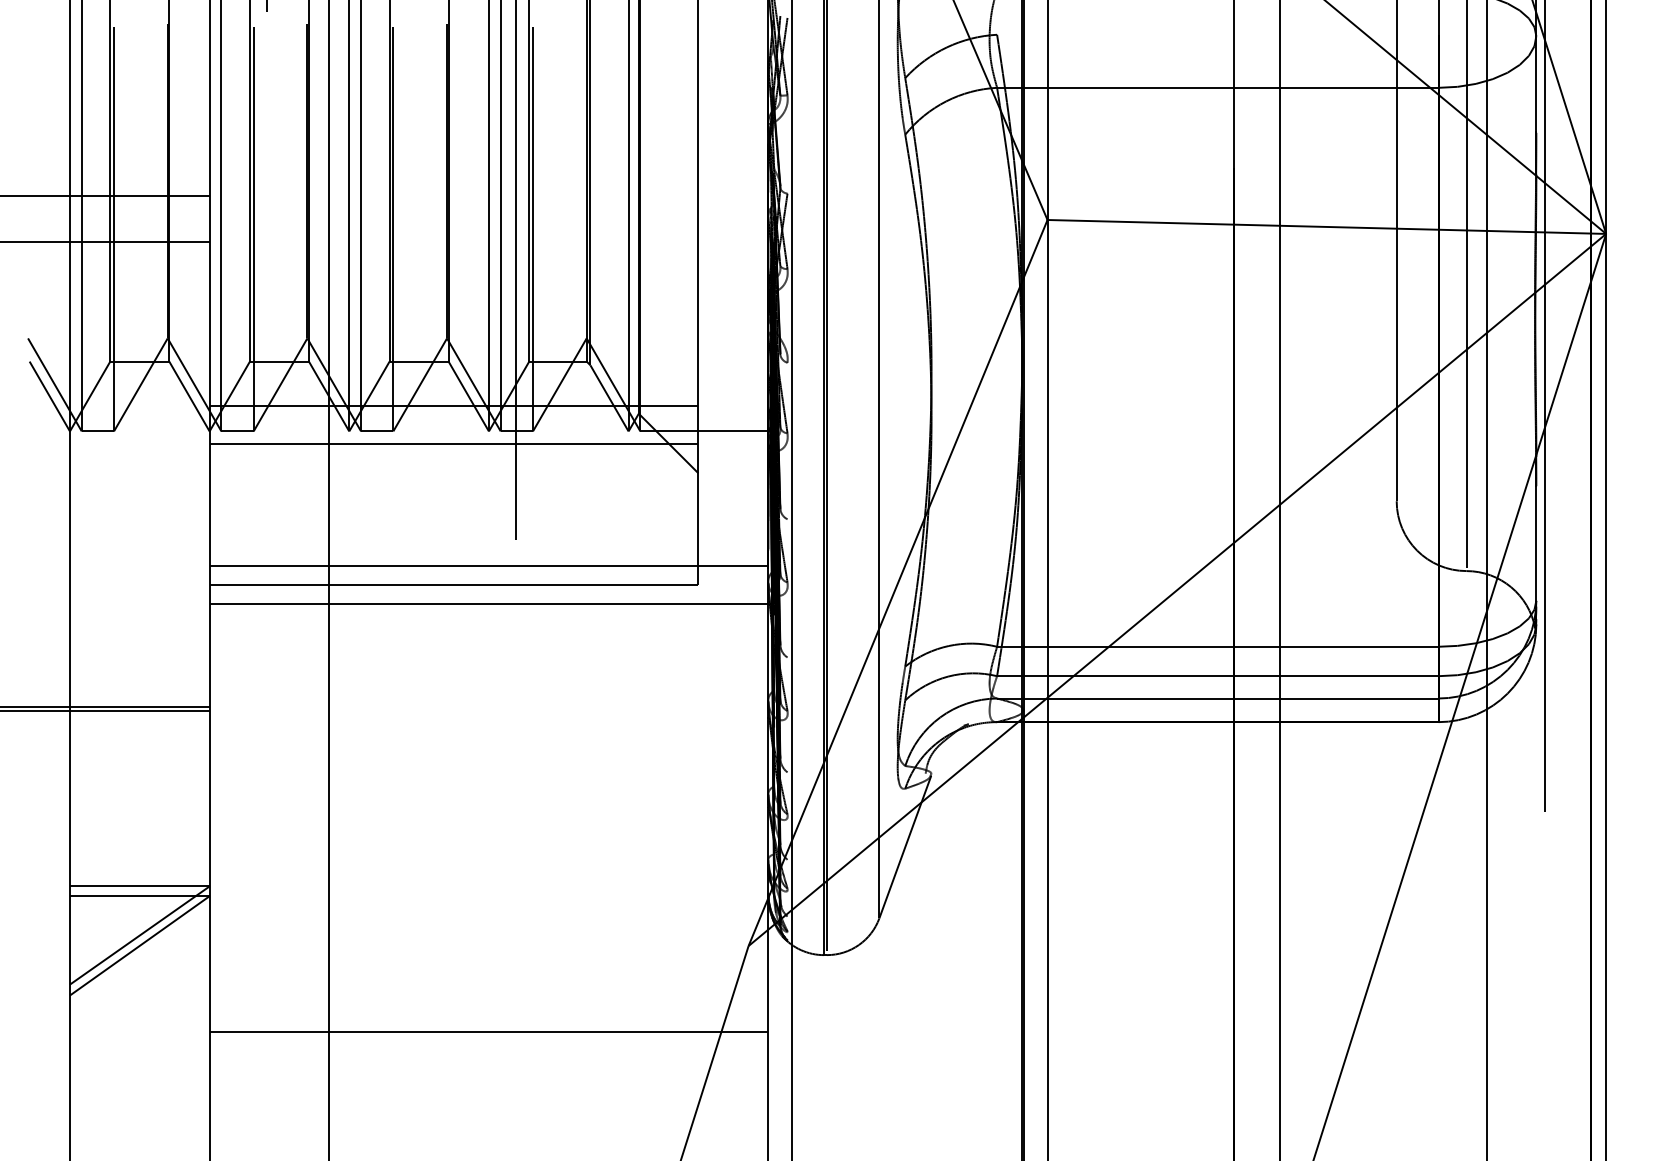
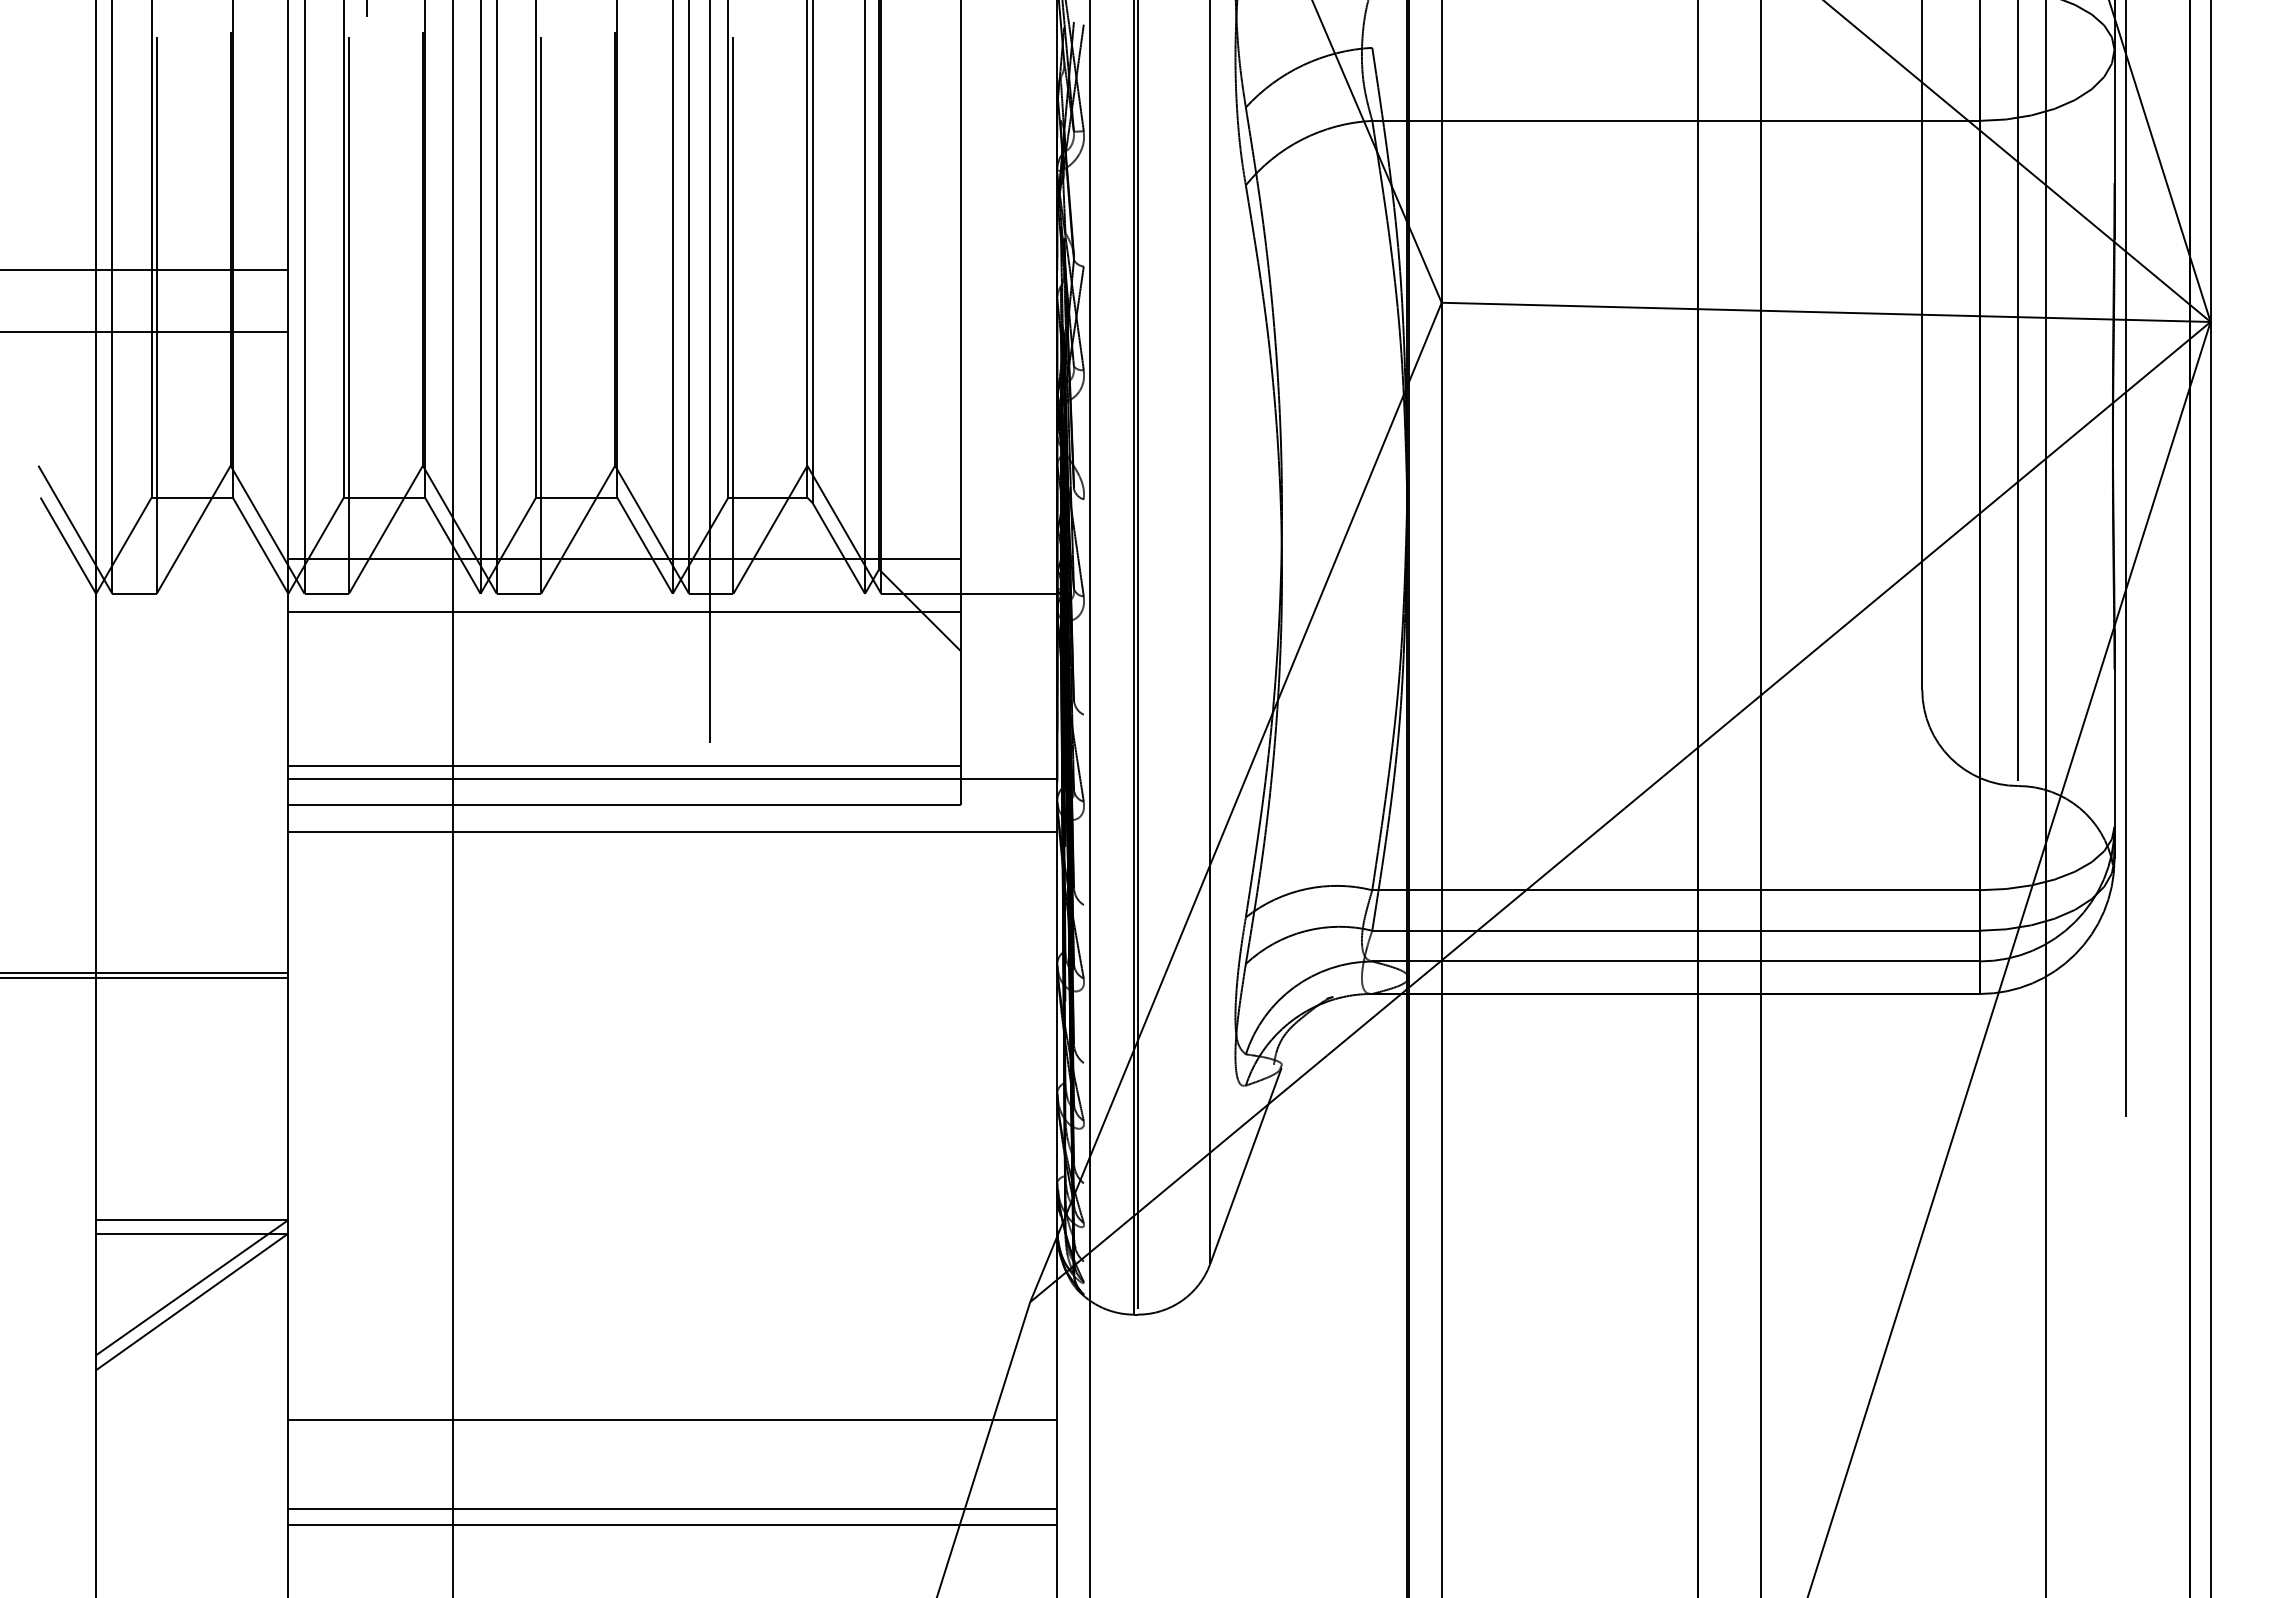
line: (453, 556) -> (624, 766), added
line: (488, 1096) -> (672, 1509), added
line: (488, 1107) -> (672, 1524), added

